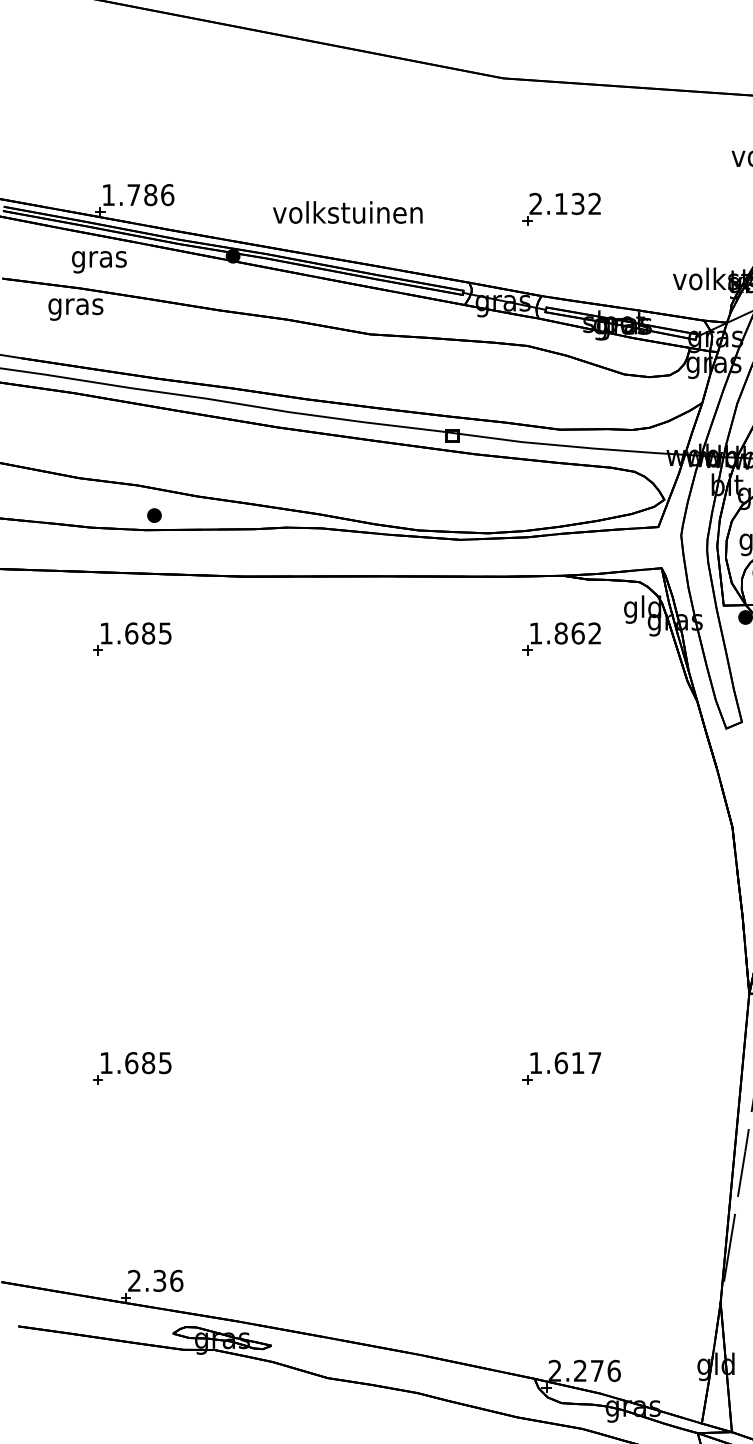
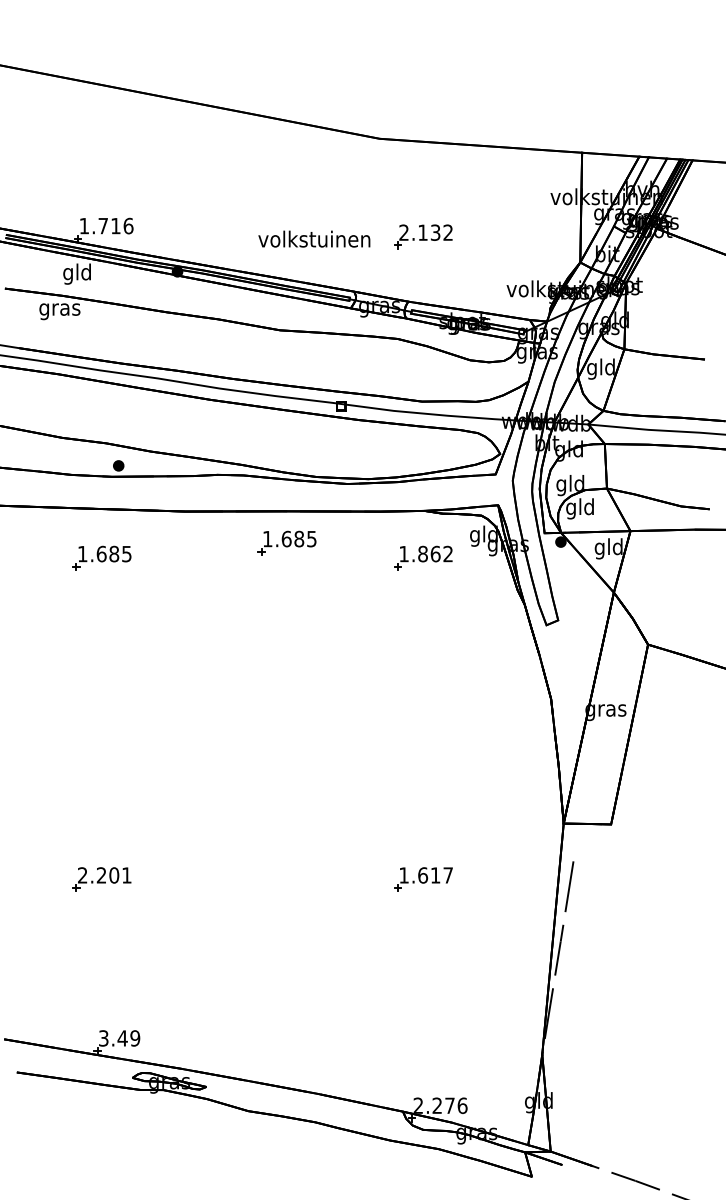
text: (150, 194) -> (115, 225), 1.786 -> 1.716
text: (348, 211) -> (314, 238), moved
text: (99, 258) -> (77, 273), gras -> gld
part: (378, 618) -> (286, 542), added
text: (135, 1063) -> (104, 875), 1.685 -> 2.201
text: (155, 1281) -> (119, 1038), 2.36 -> 3.49

